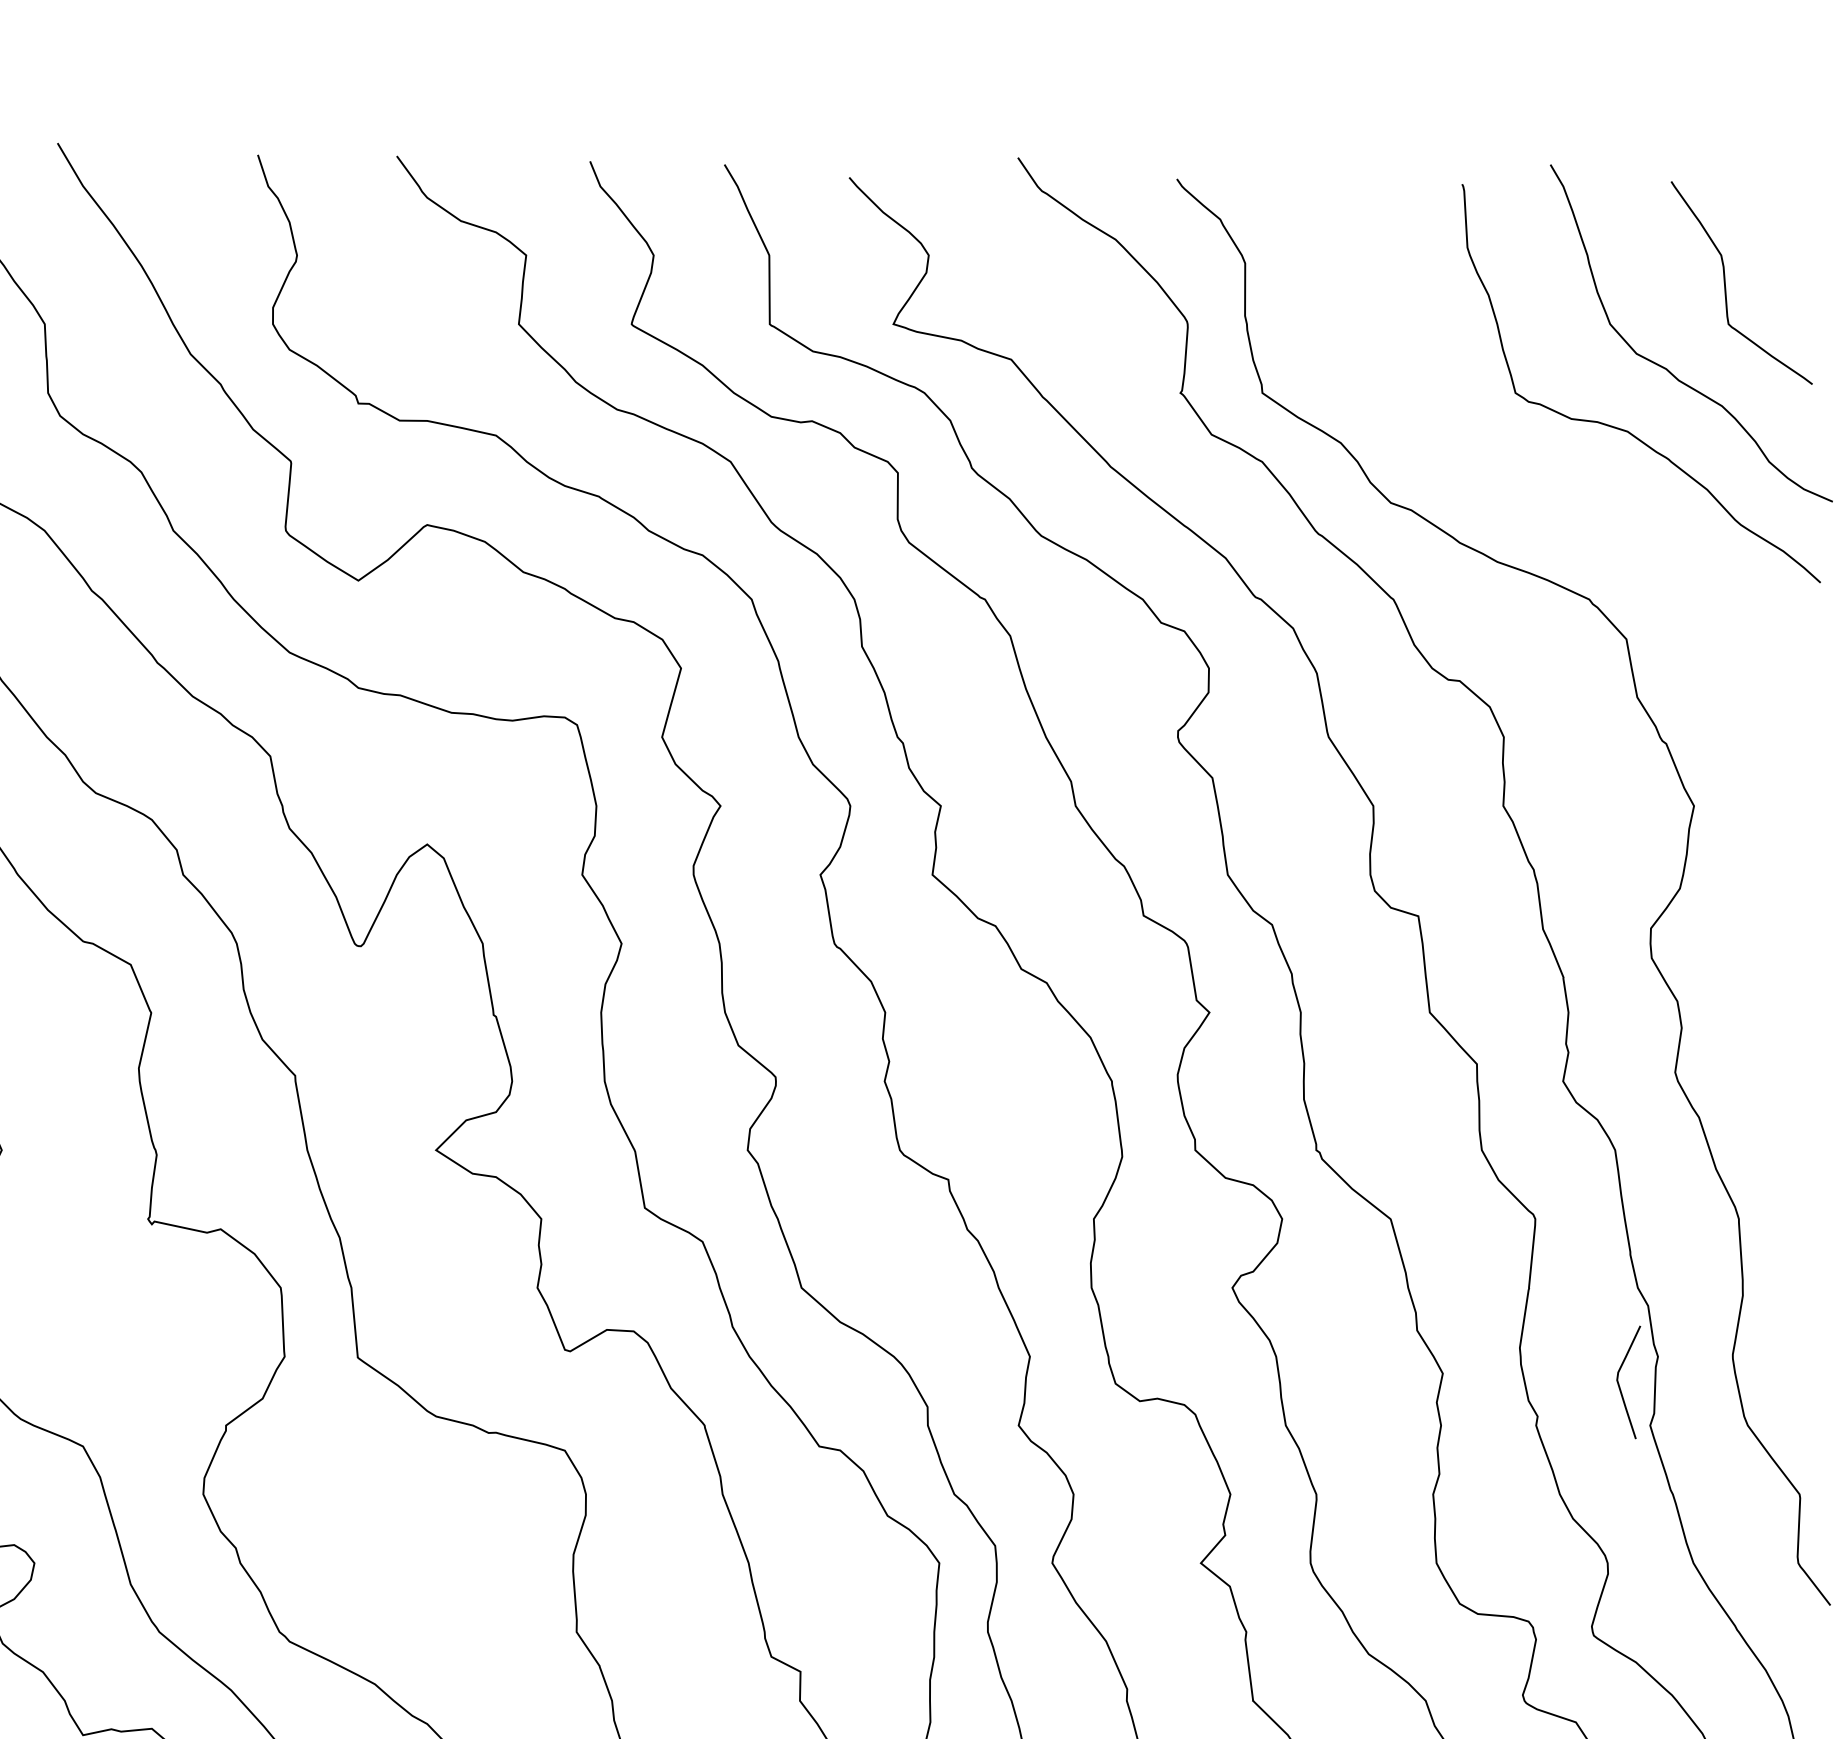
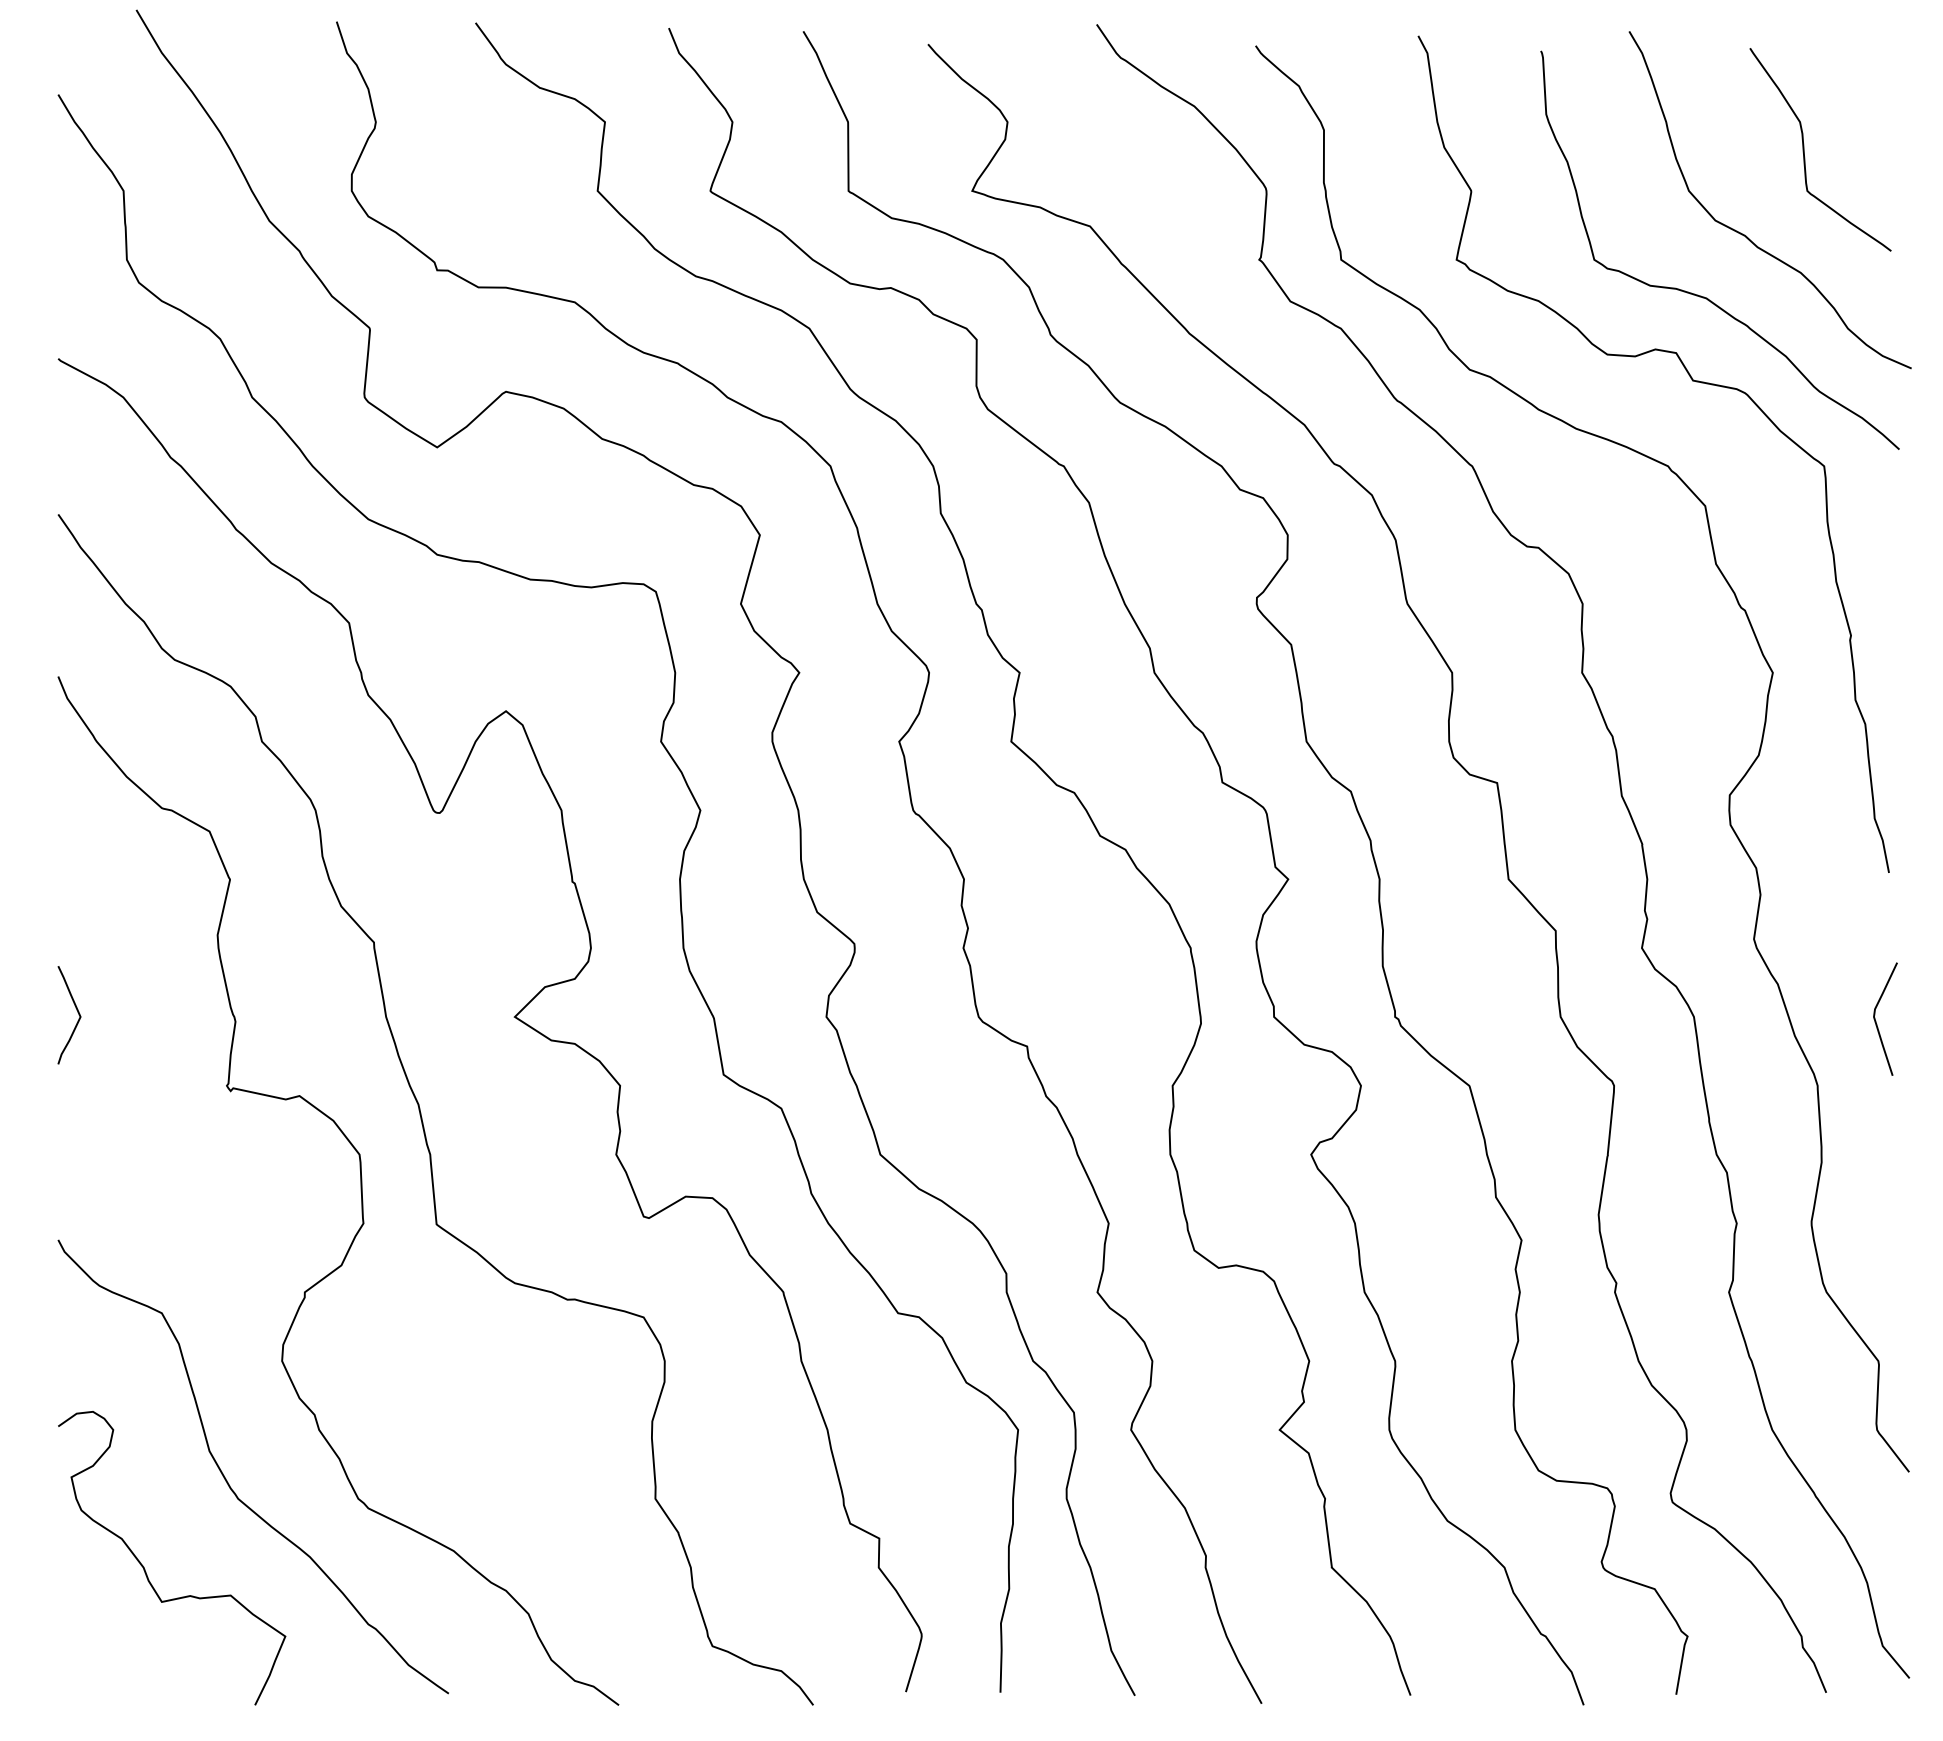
curve: (1613, 514) -> (1692, 381), added
curve: (1619, 1384) -> (1876, 1021), moved

